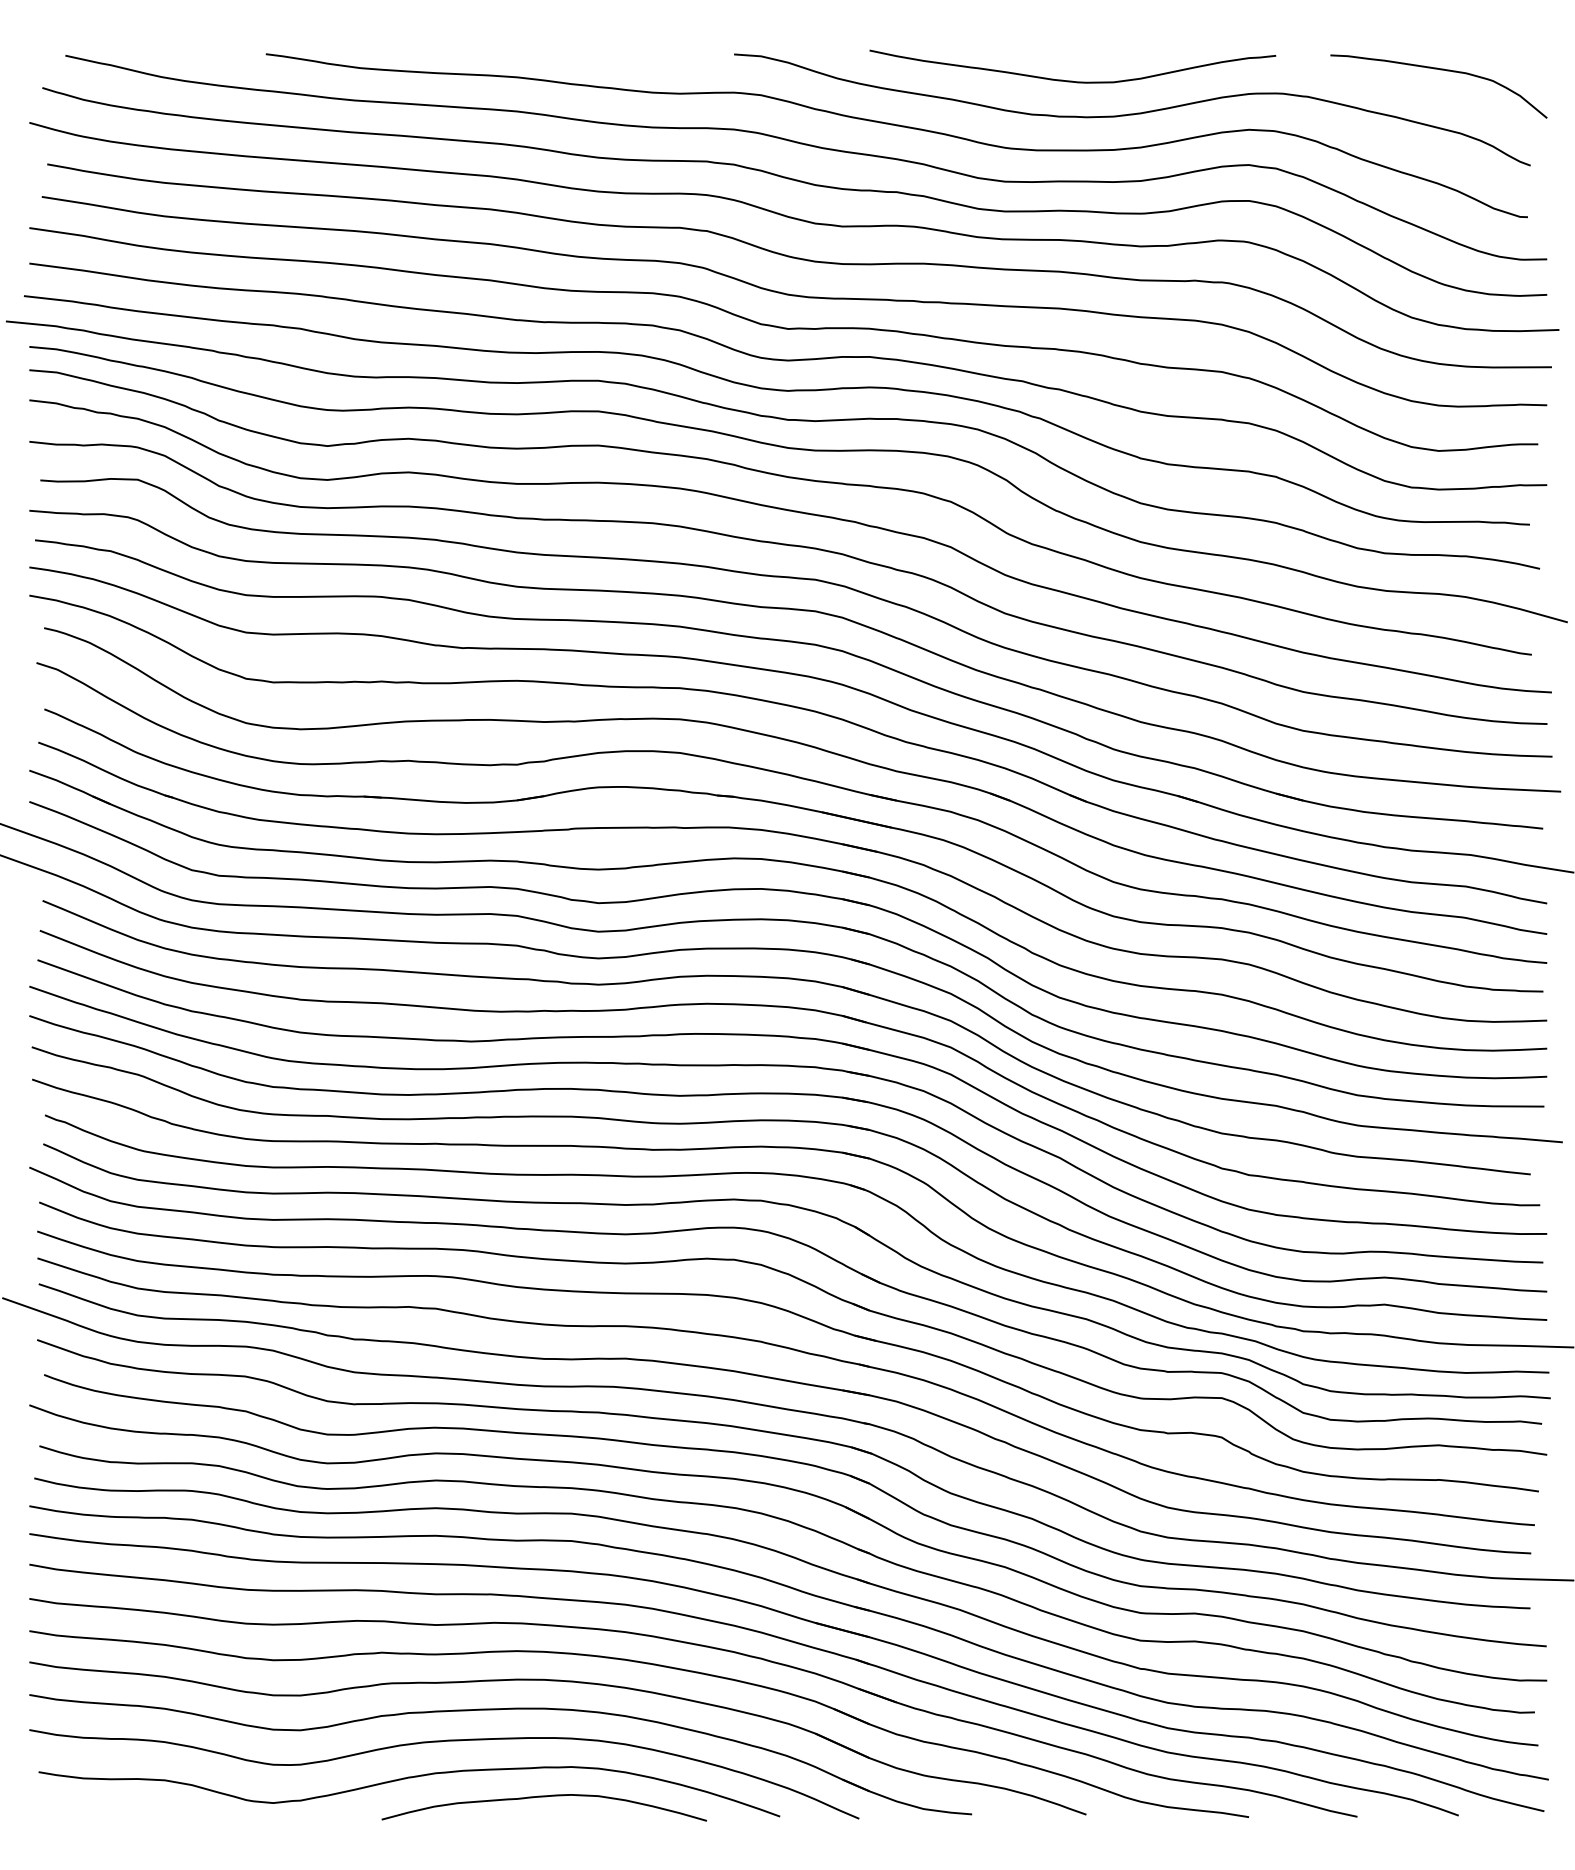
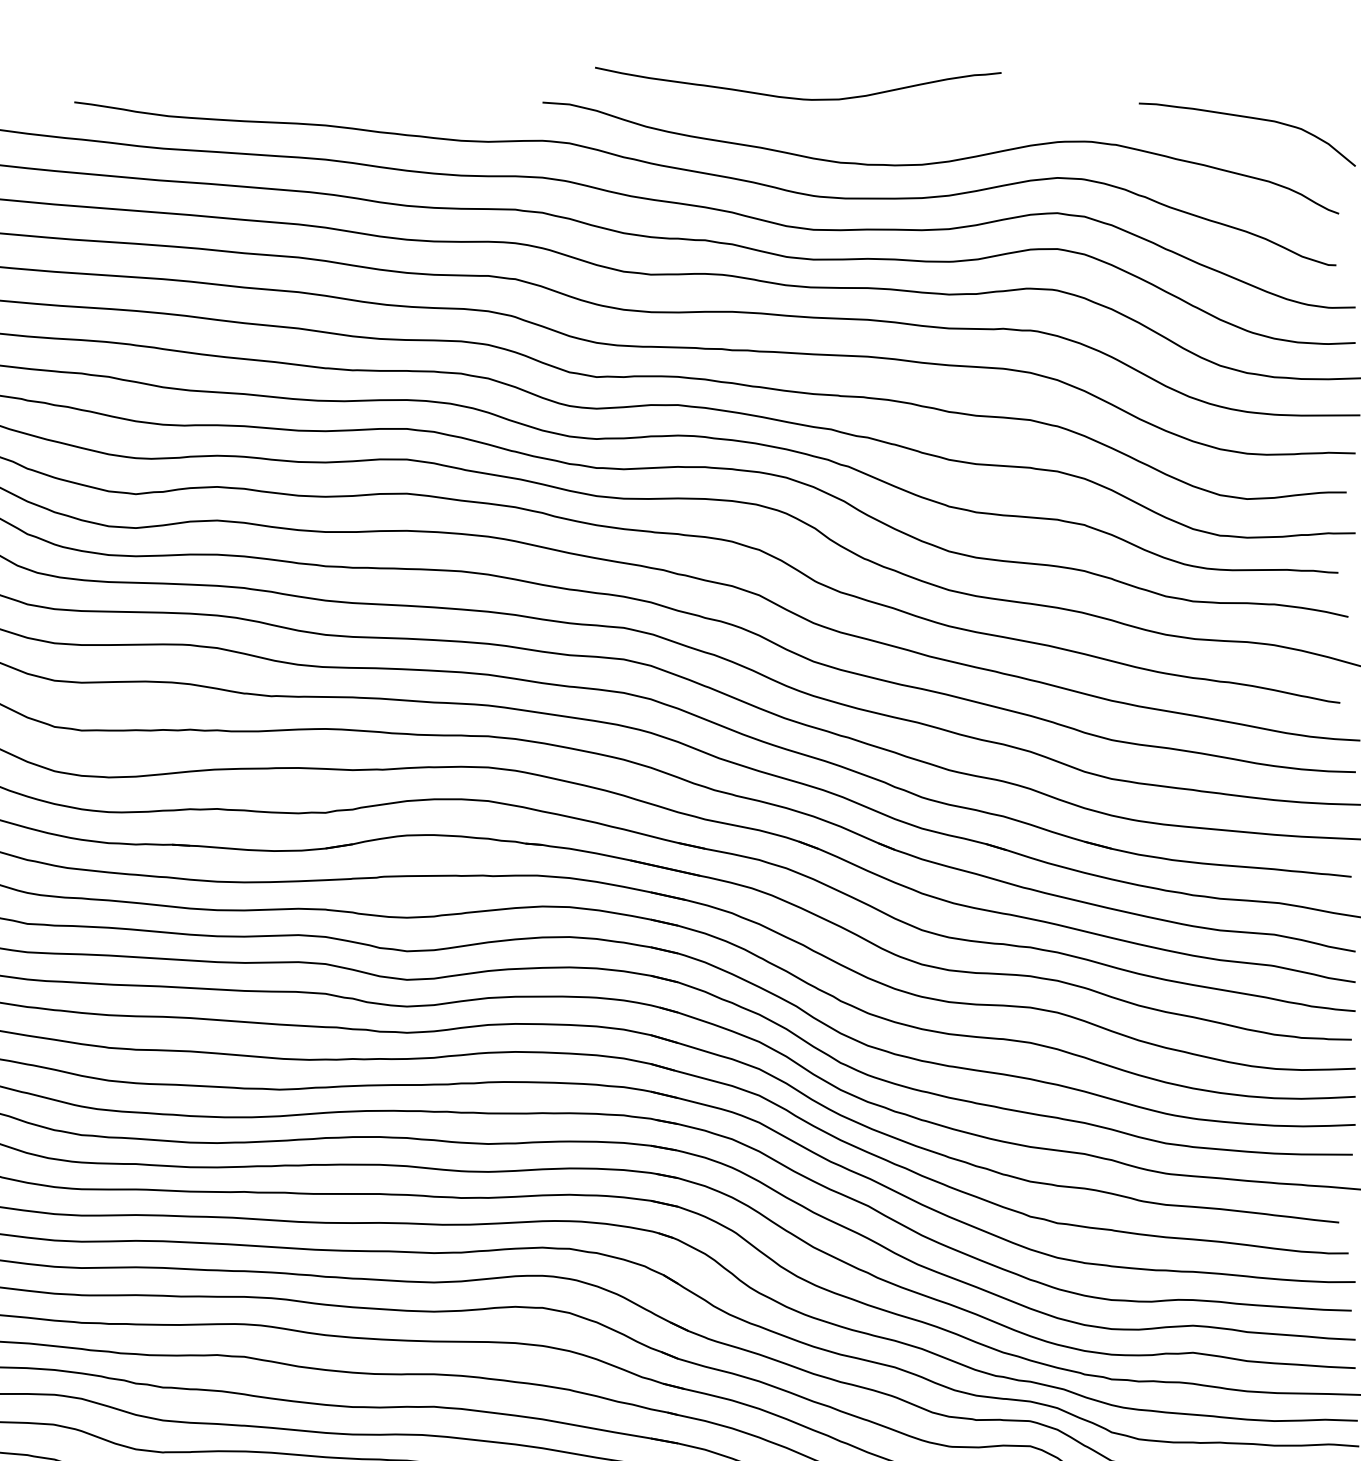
curve: (1072, 80) -> (797, 97), moved

